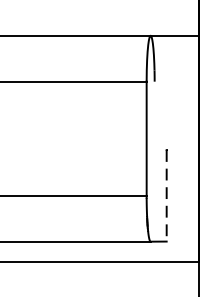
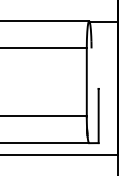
line: (166, 196) -> (98, 116), dashed -> solid

